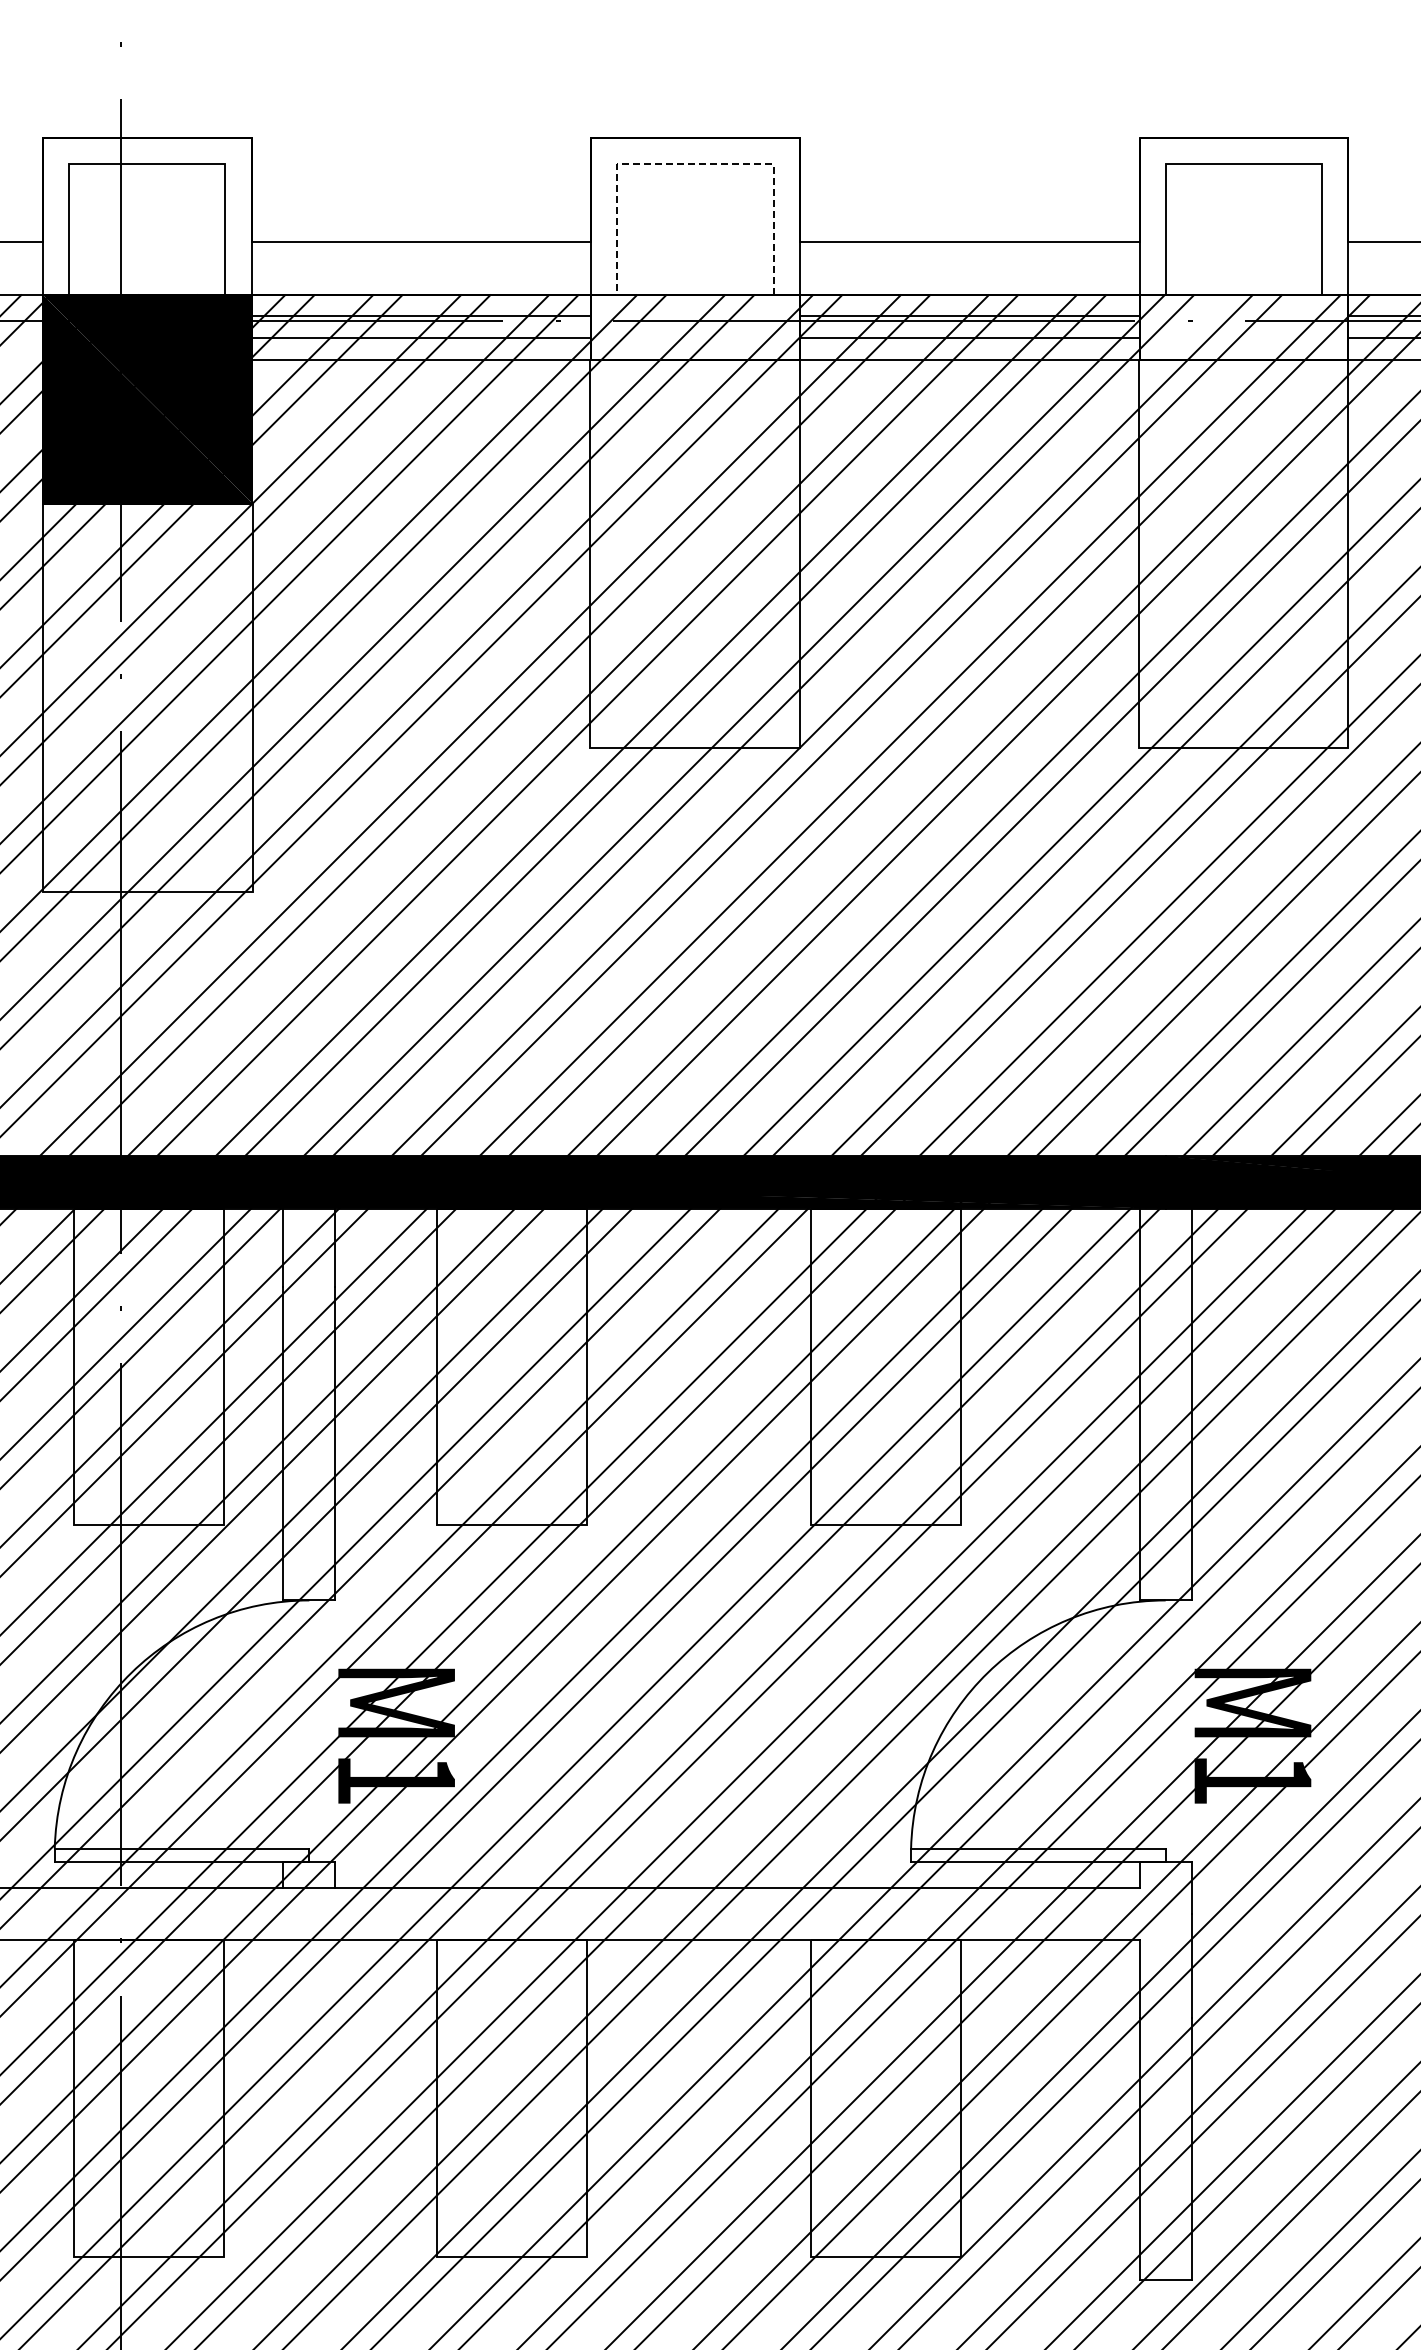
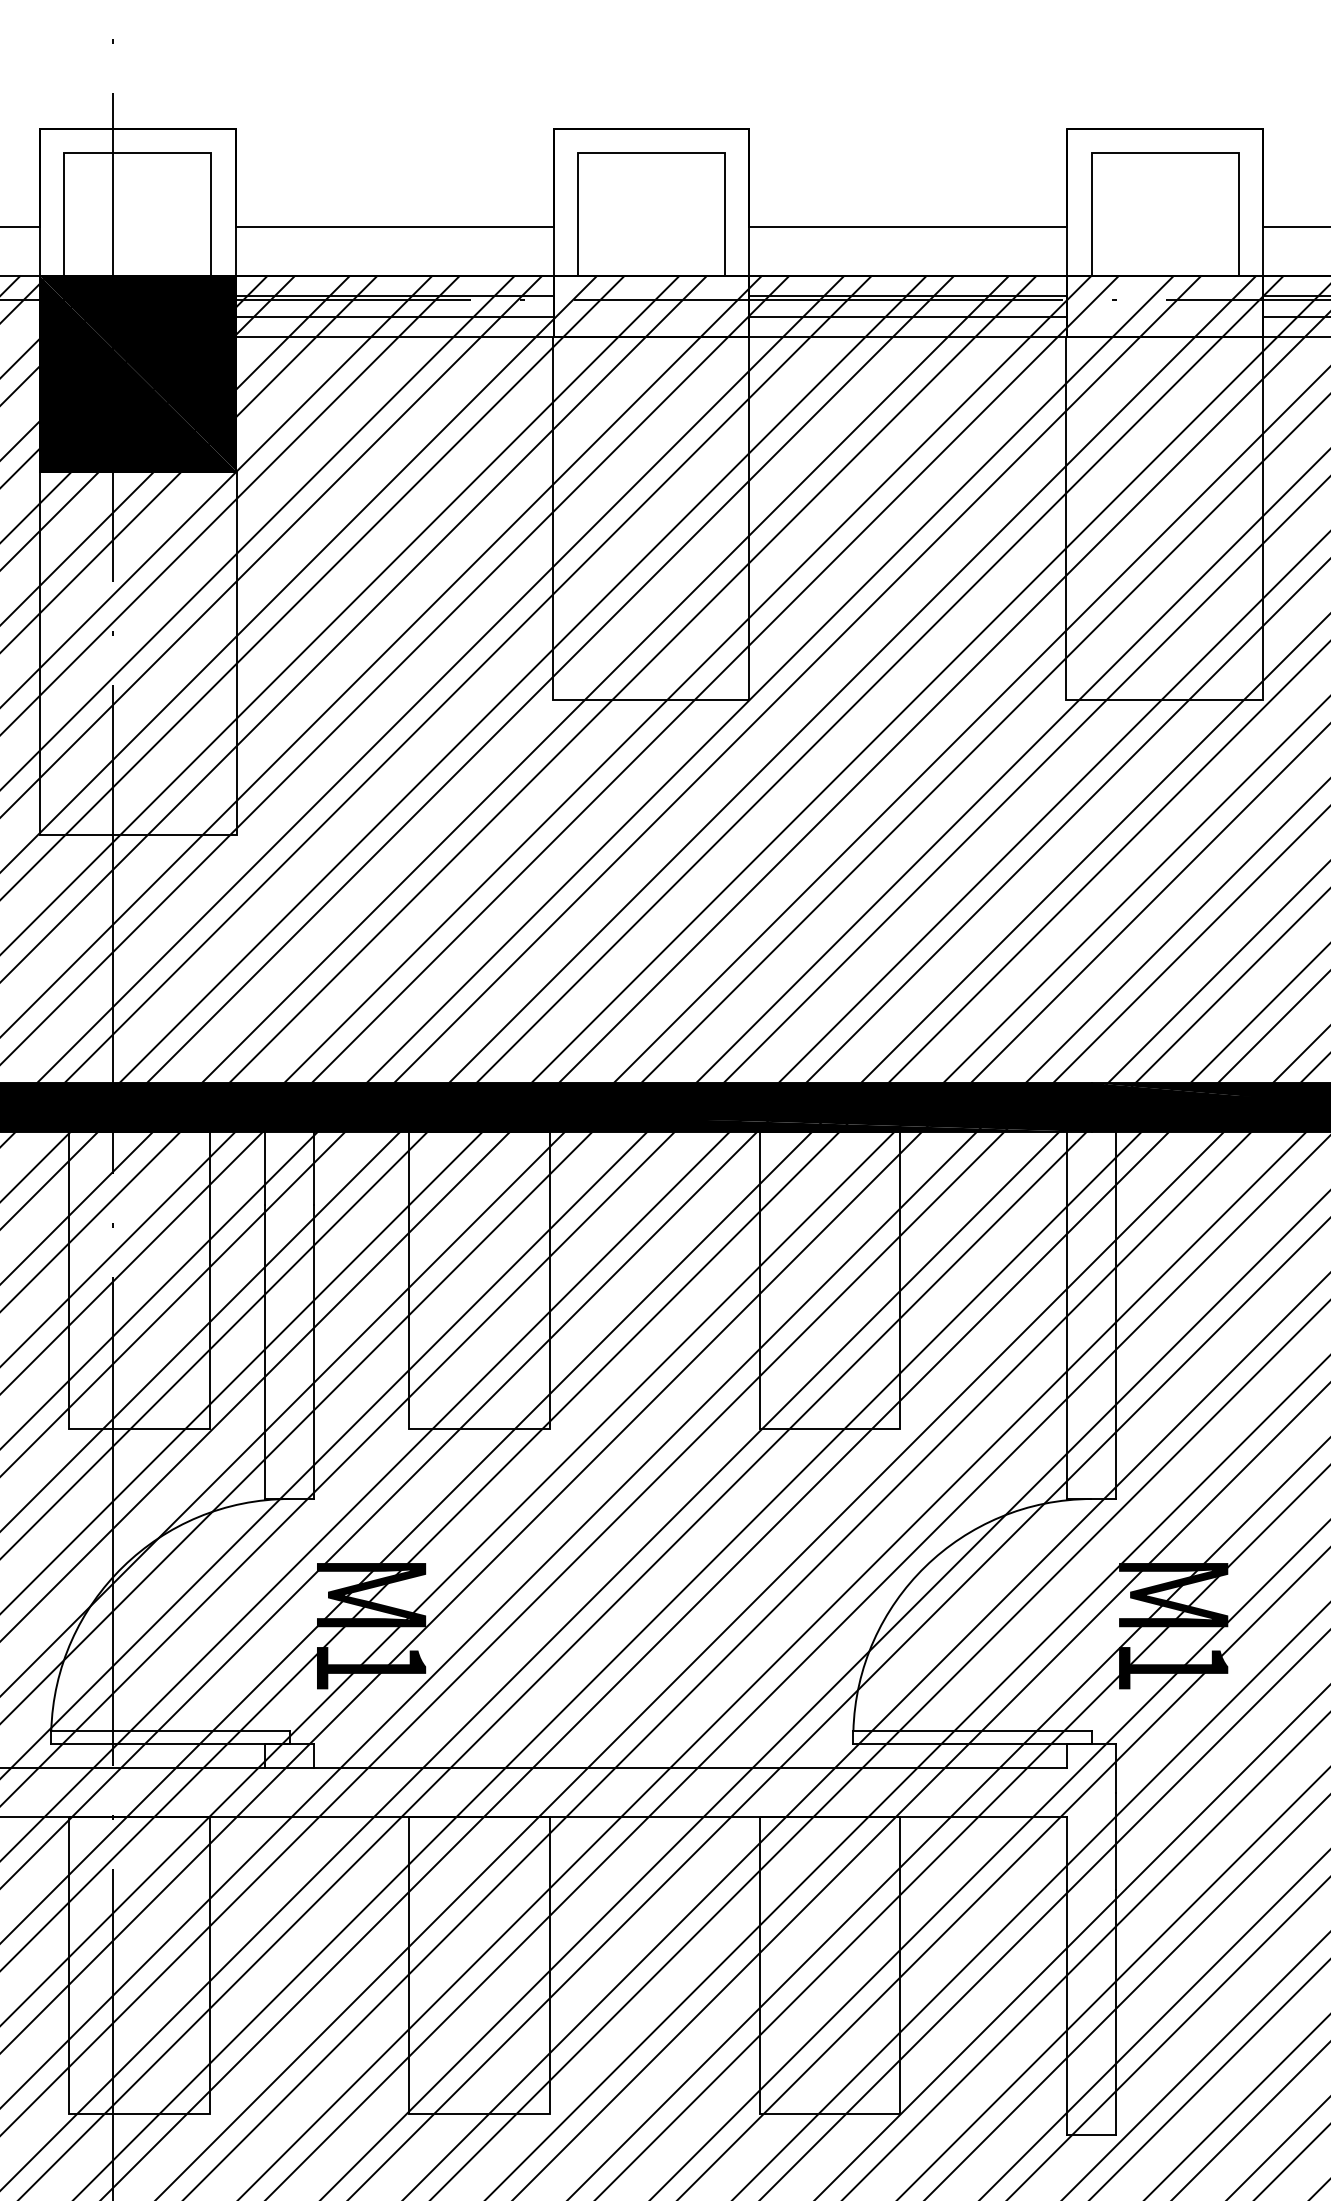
line: (695, 163) -> (651, 153), dashed -> solid

